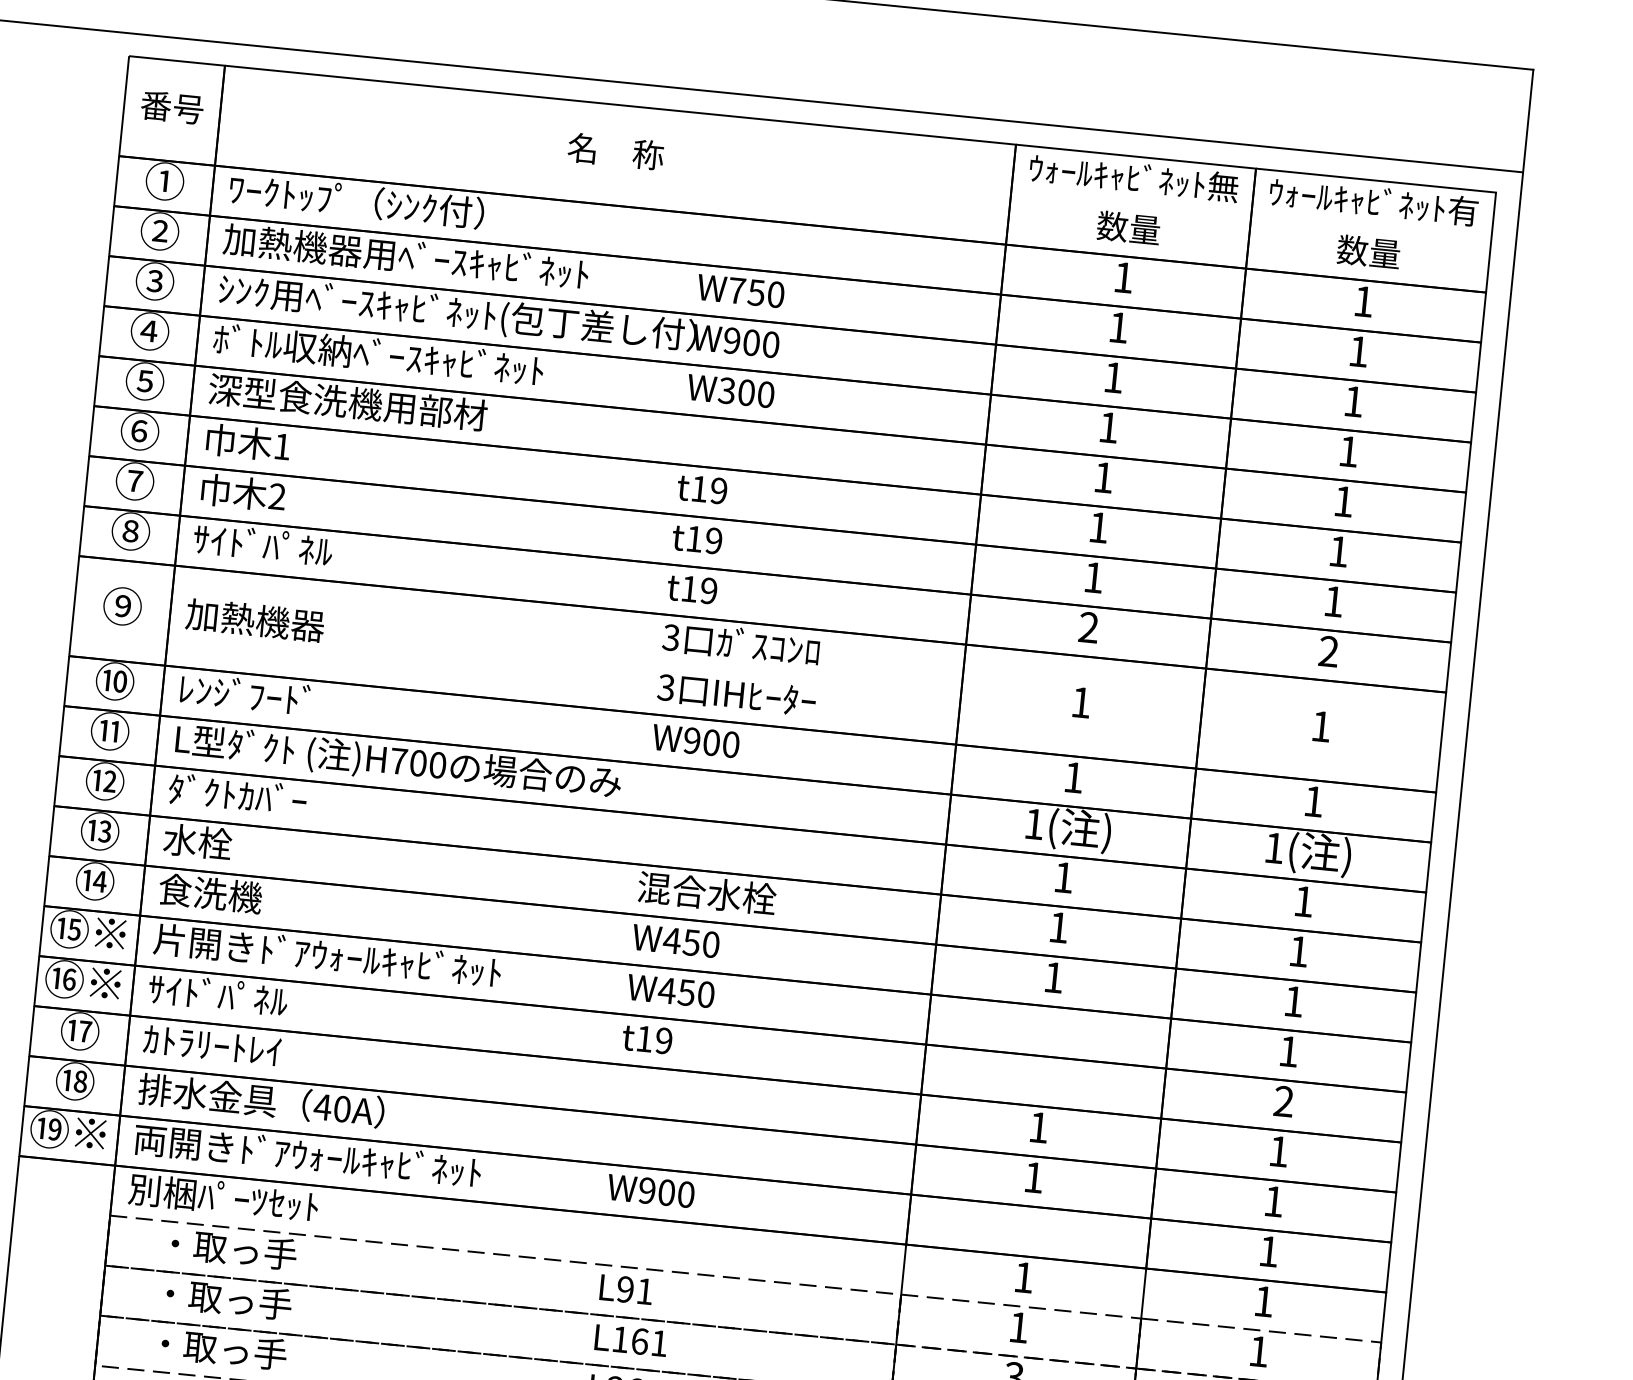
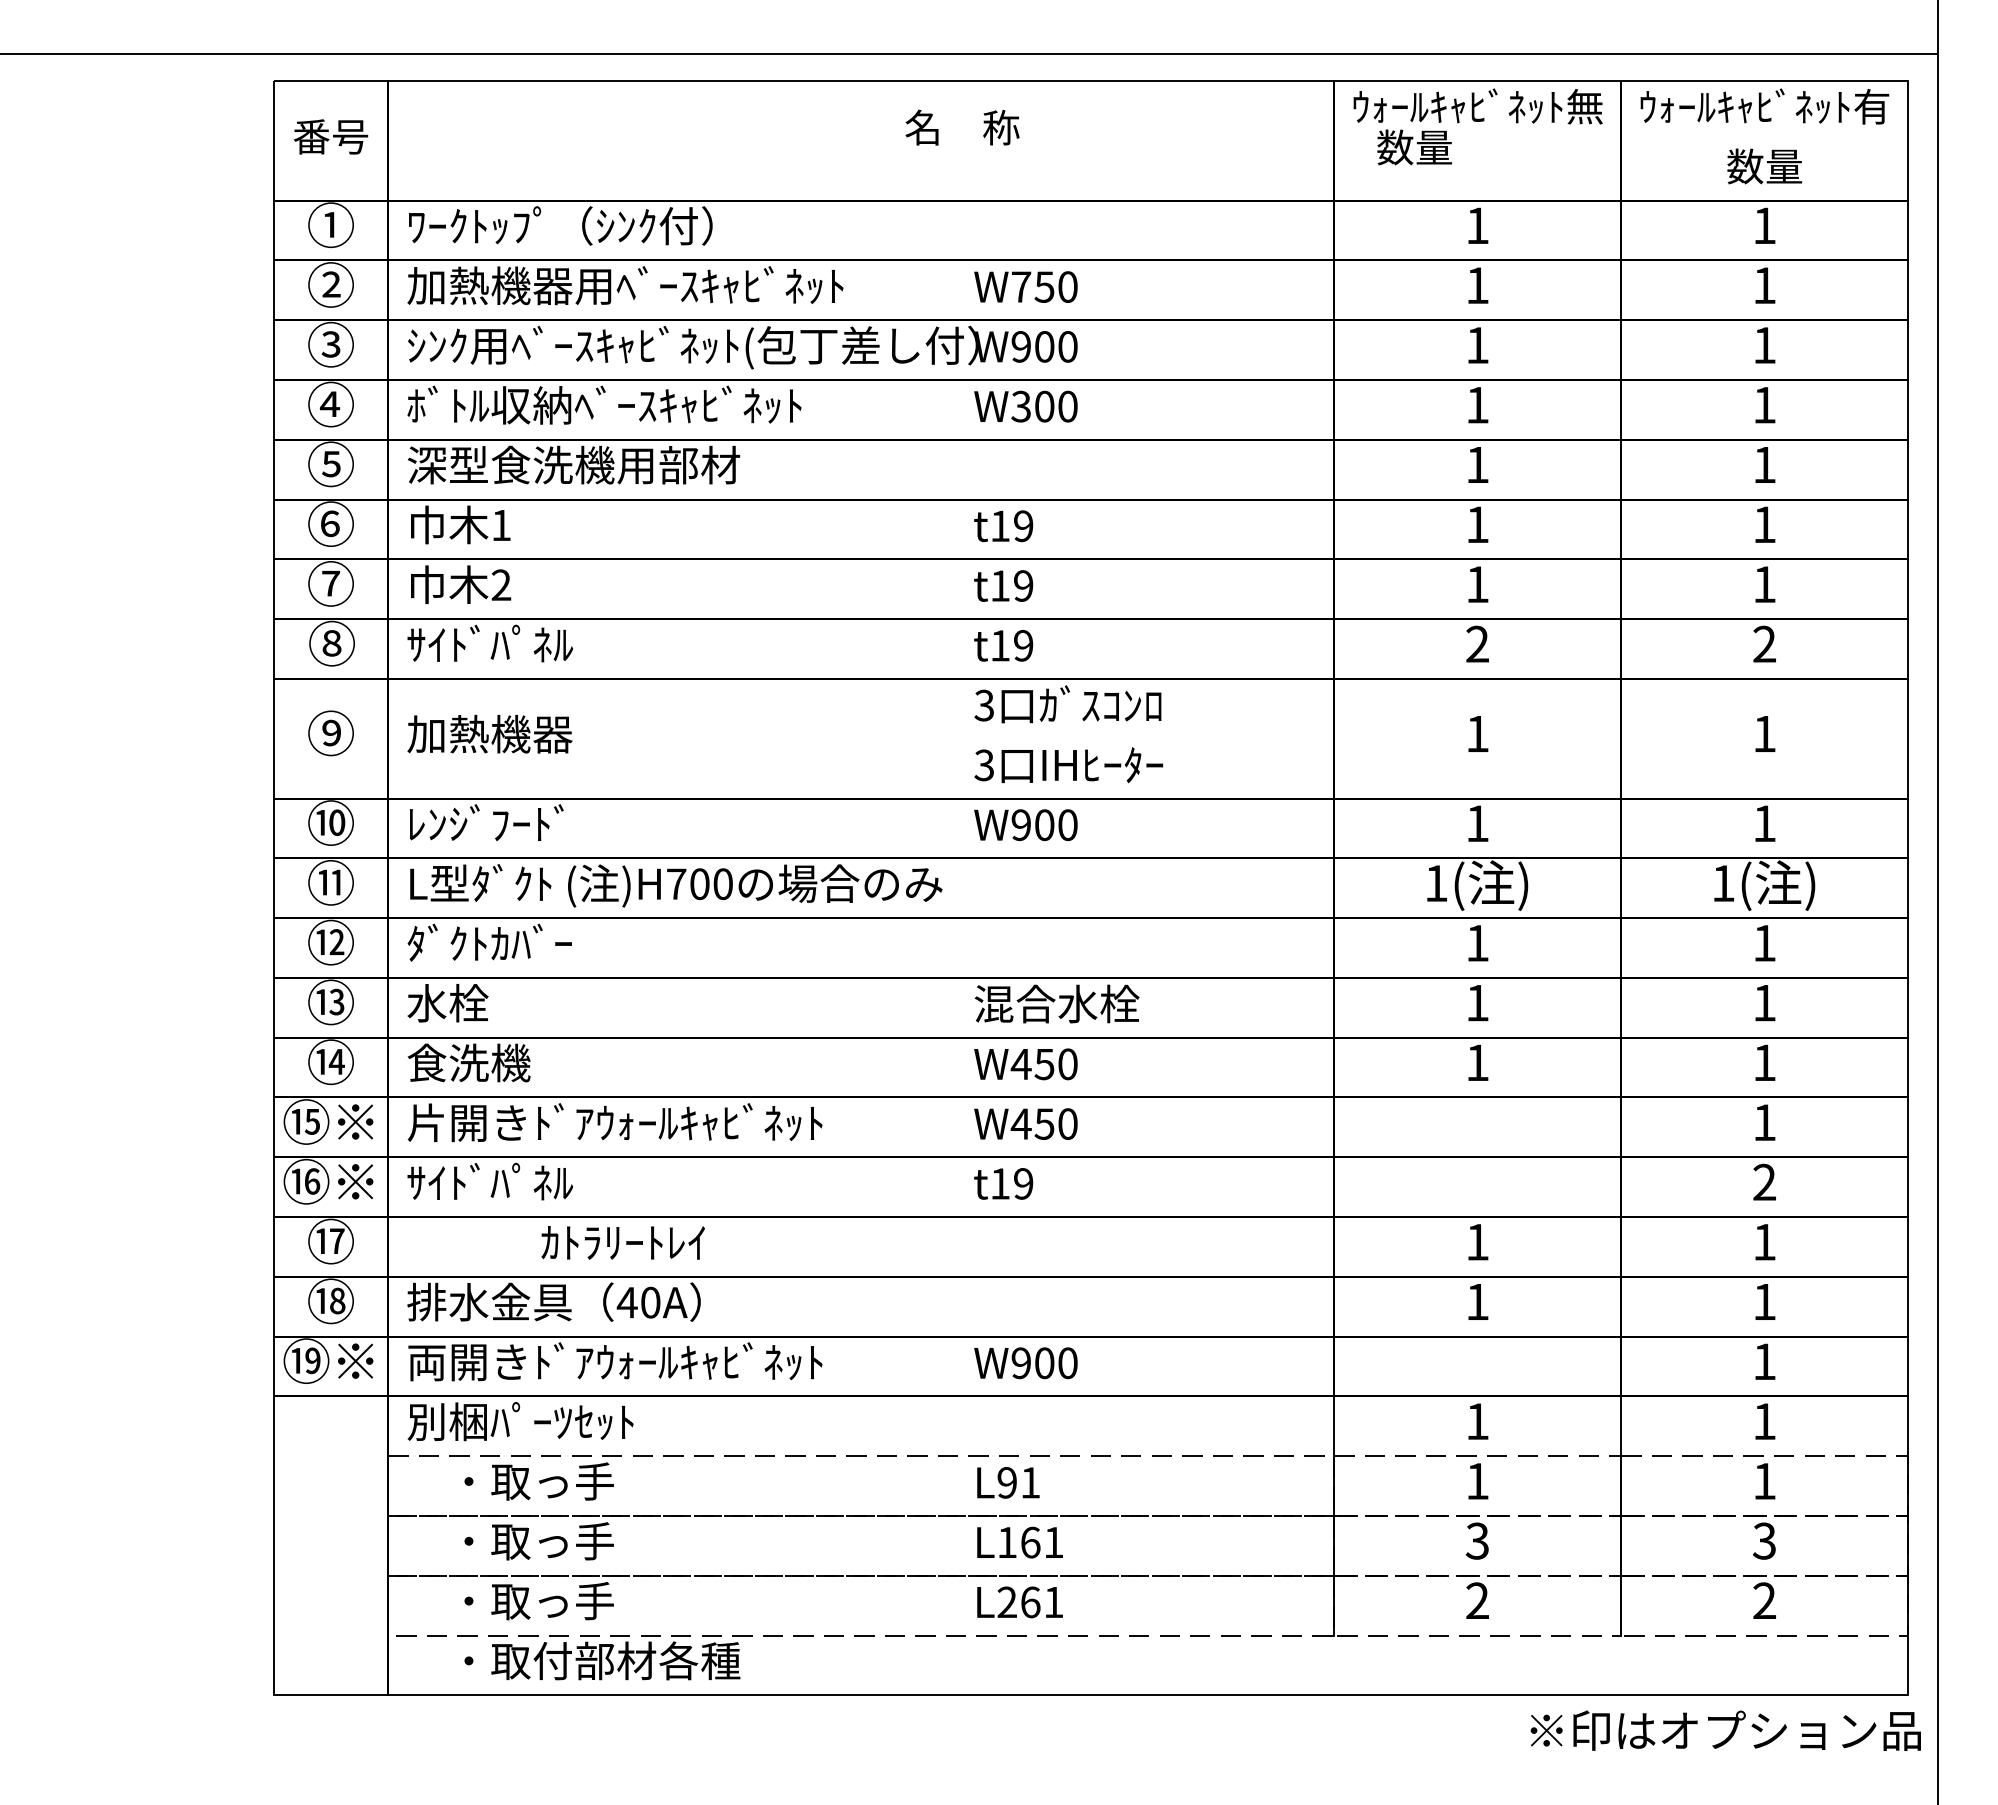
text: (615, 151) -> (962, 127), moved
text: (1128, 228) -> (1414, 147), moved
text: (211, 1045) -> (622, 1242), moved

